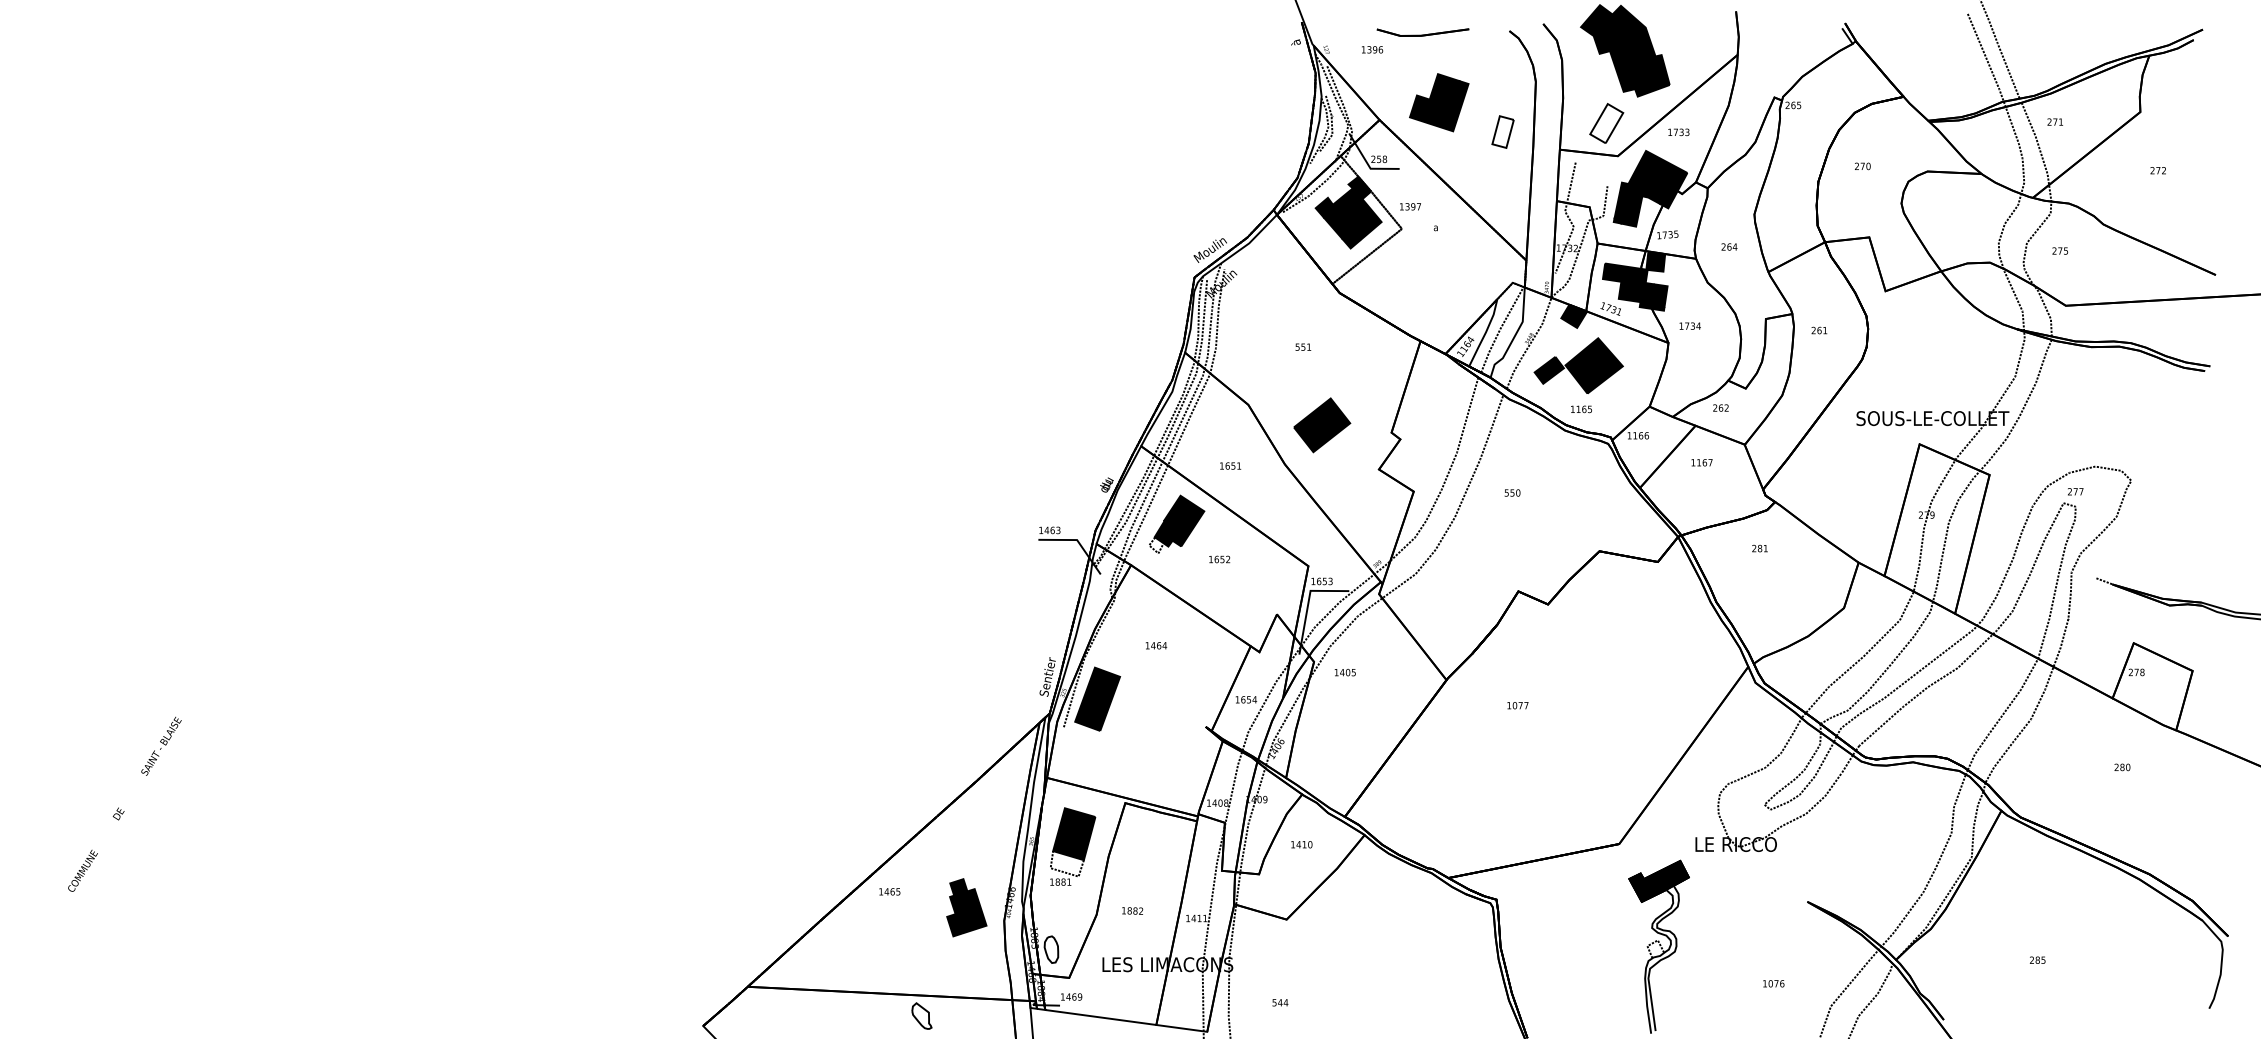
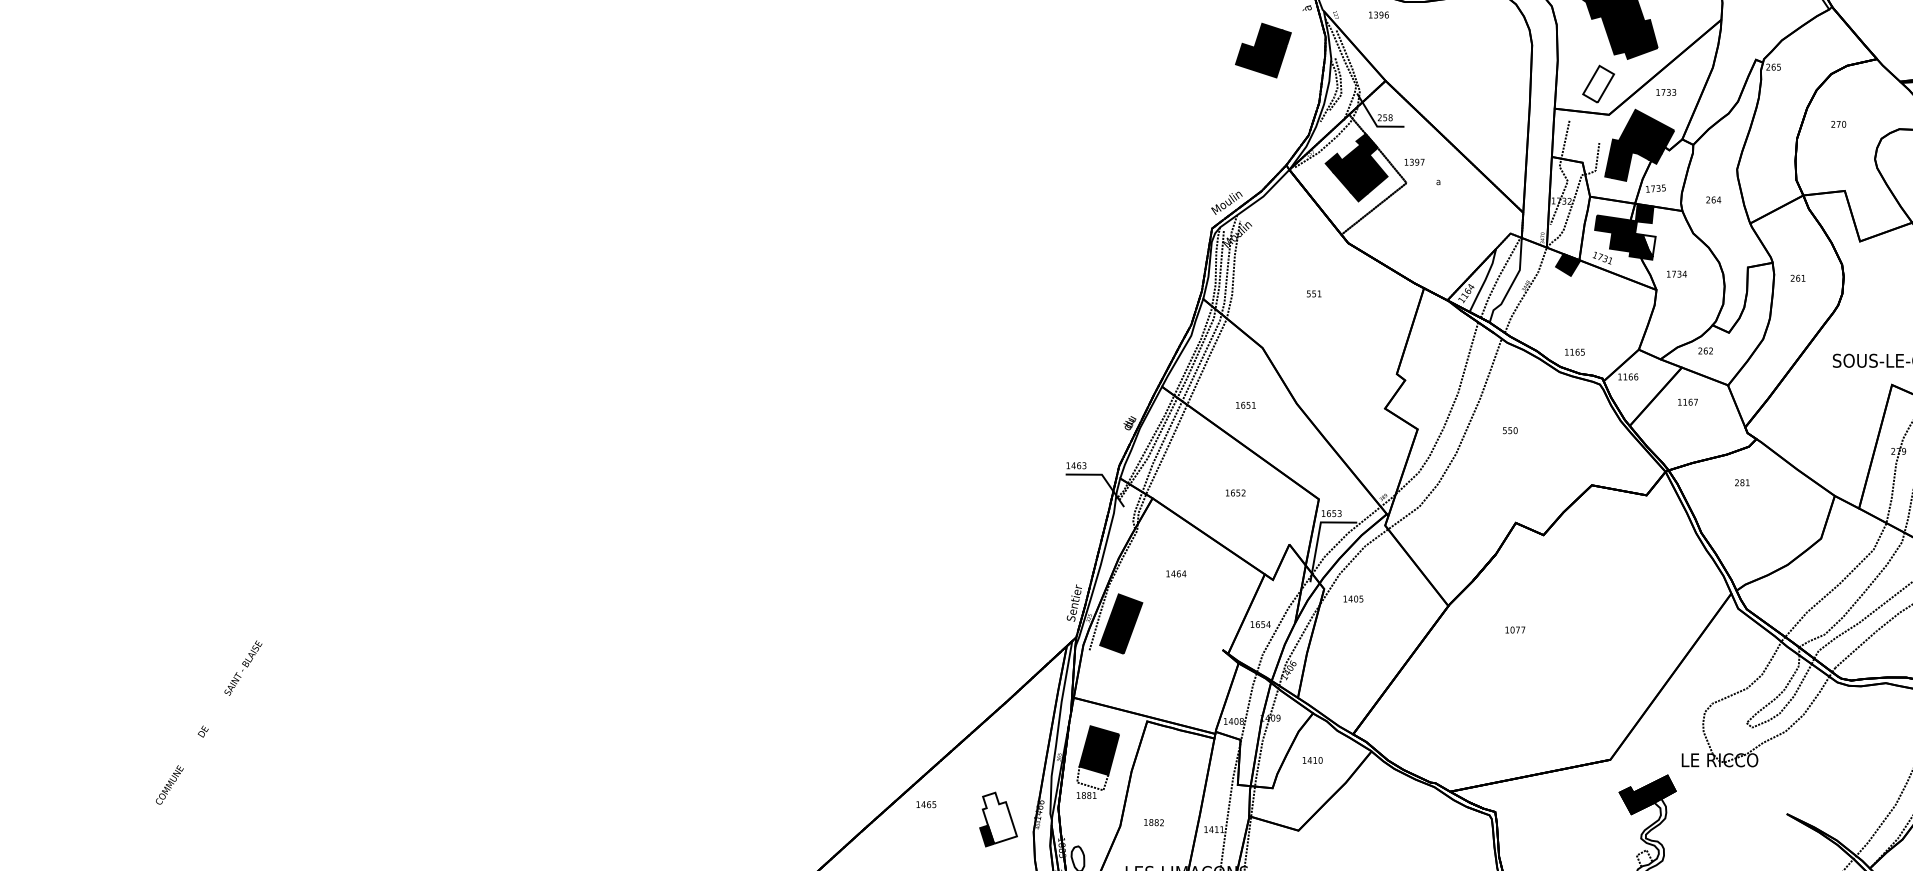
part: (1439, 102) -> (1263, 50), moved
part: (1502, 131) -> (1500, 91), removed
fill: (1660, 295) -> (1649, 245), removed
part: (1578, 365) -> (1572, 311), removed
part: (1322, 425) -> (1332, 367), removed
part: (1177, 523) -> (1196, 459), removed
fill: (968, 906) -> (1000, 818), removed

